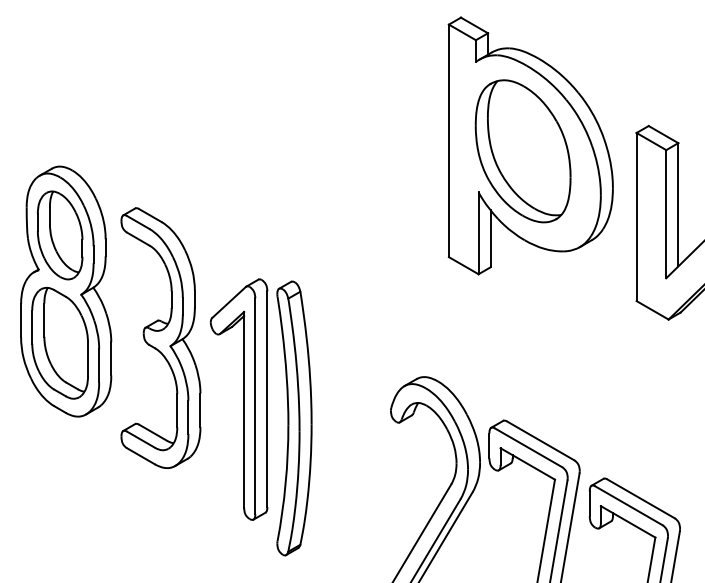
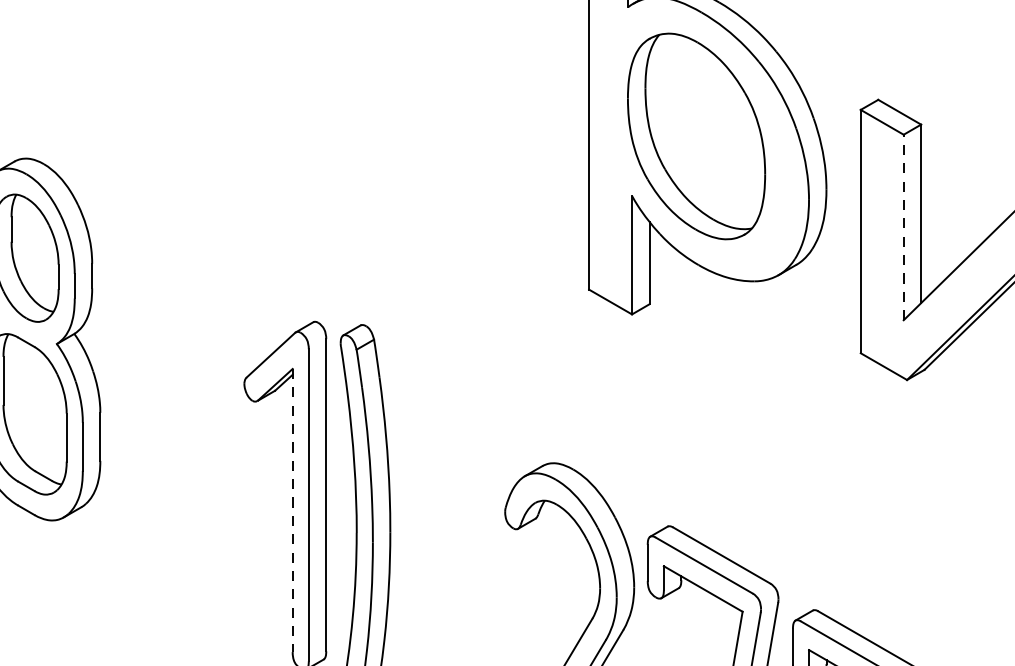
line: (666, 213) -> (904, 226), solid -> dashed
part: (160, 337) -> (171, 405), removed
line: (244, 409) -> (293, 510), solid -> dashed

